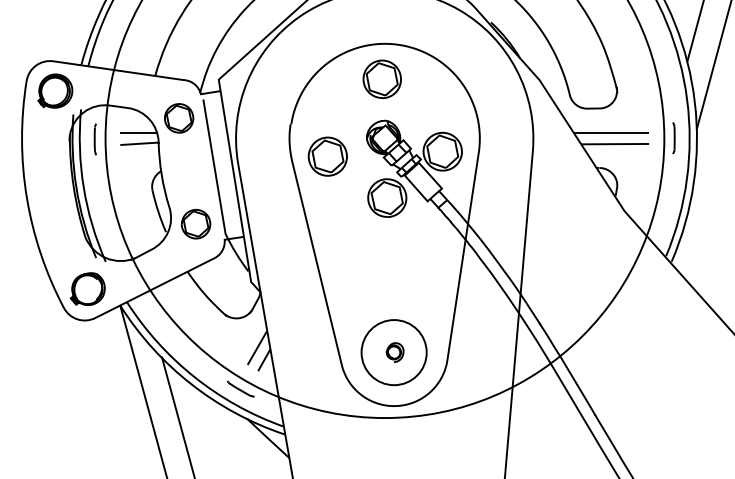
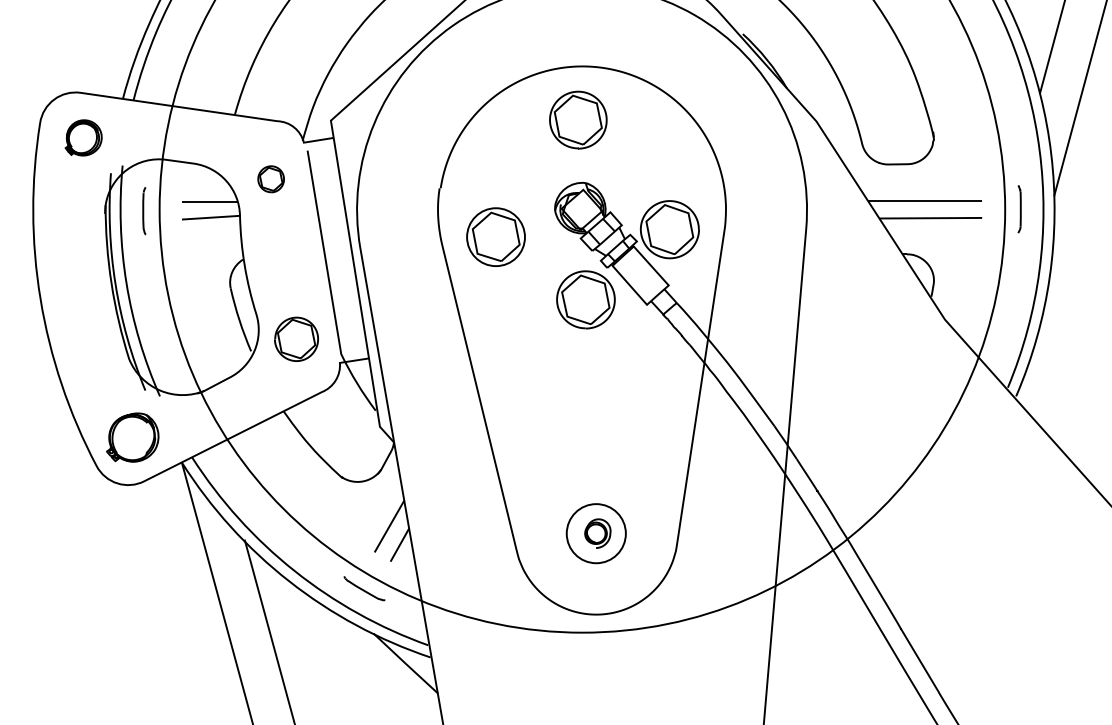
part: (55, 90) -> (83, 137), size x0.7
part: (179, 118) -> (271, 179), size x0.6
circle: (393, 352) -> (595, 533), size x0.6

